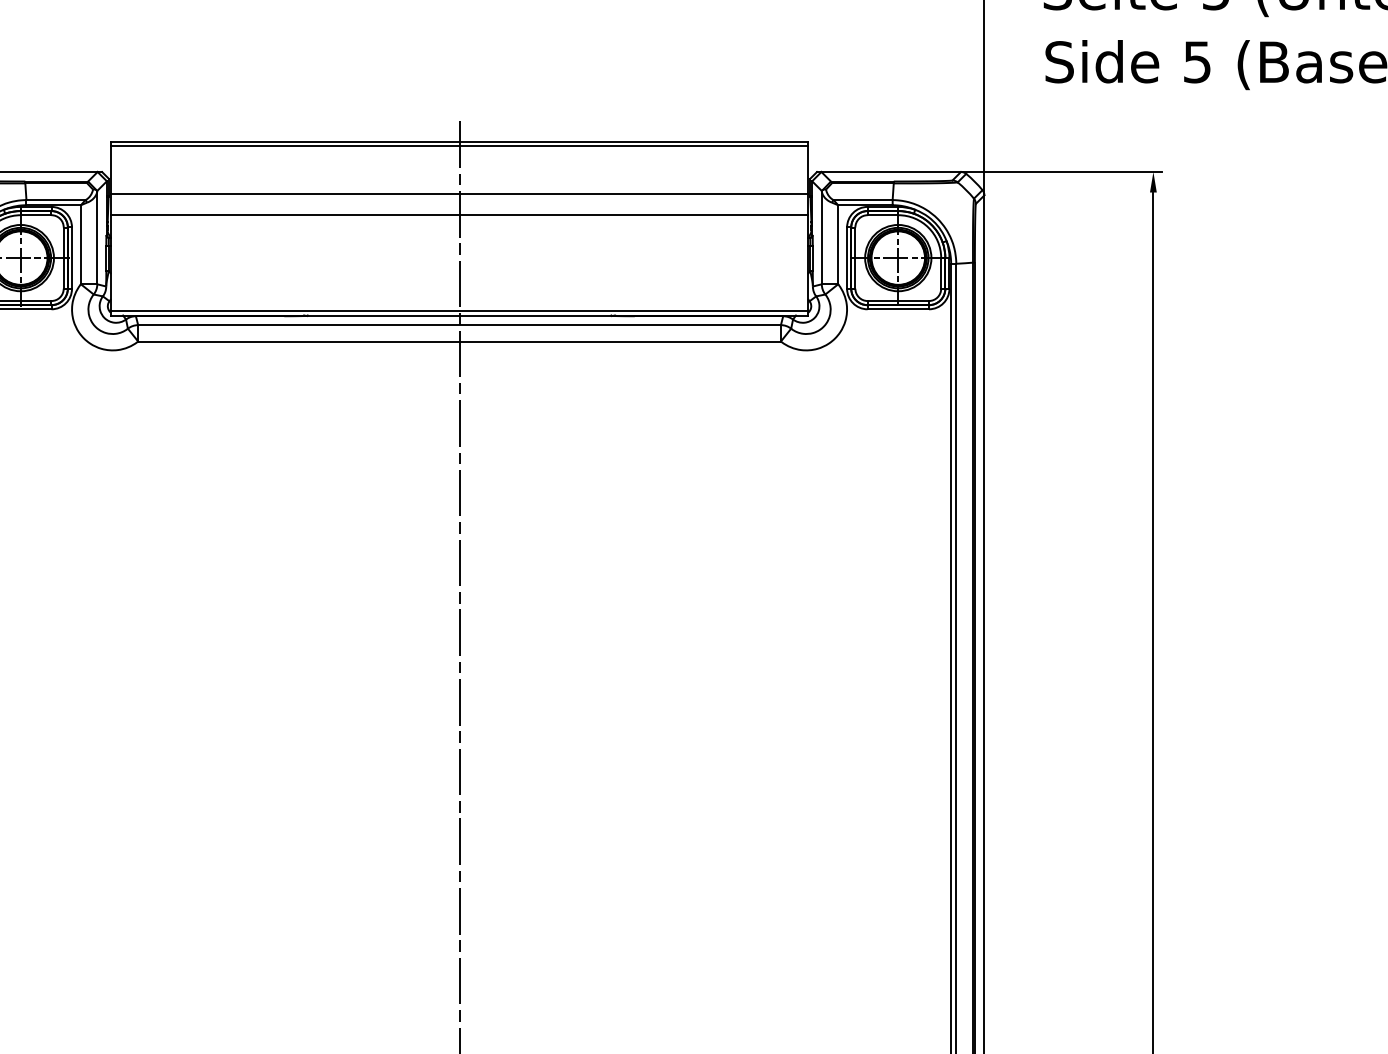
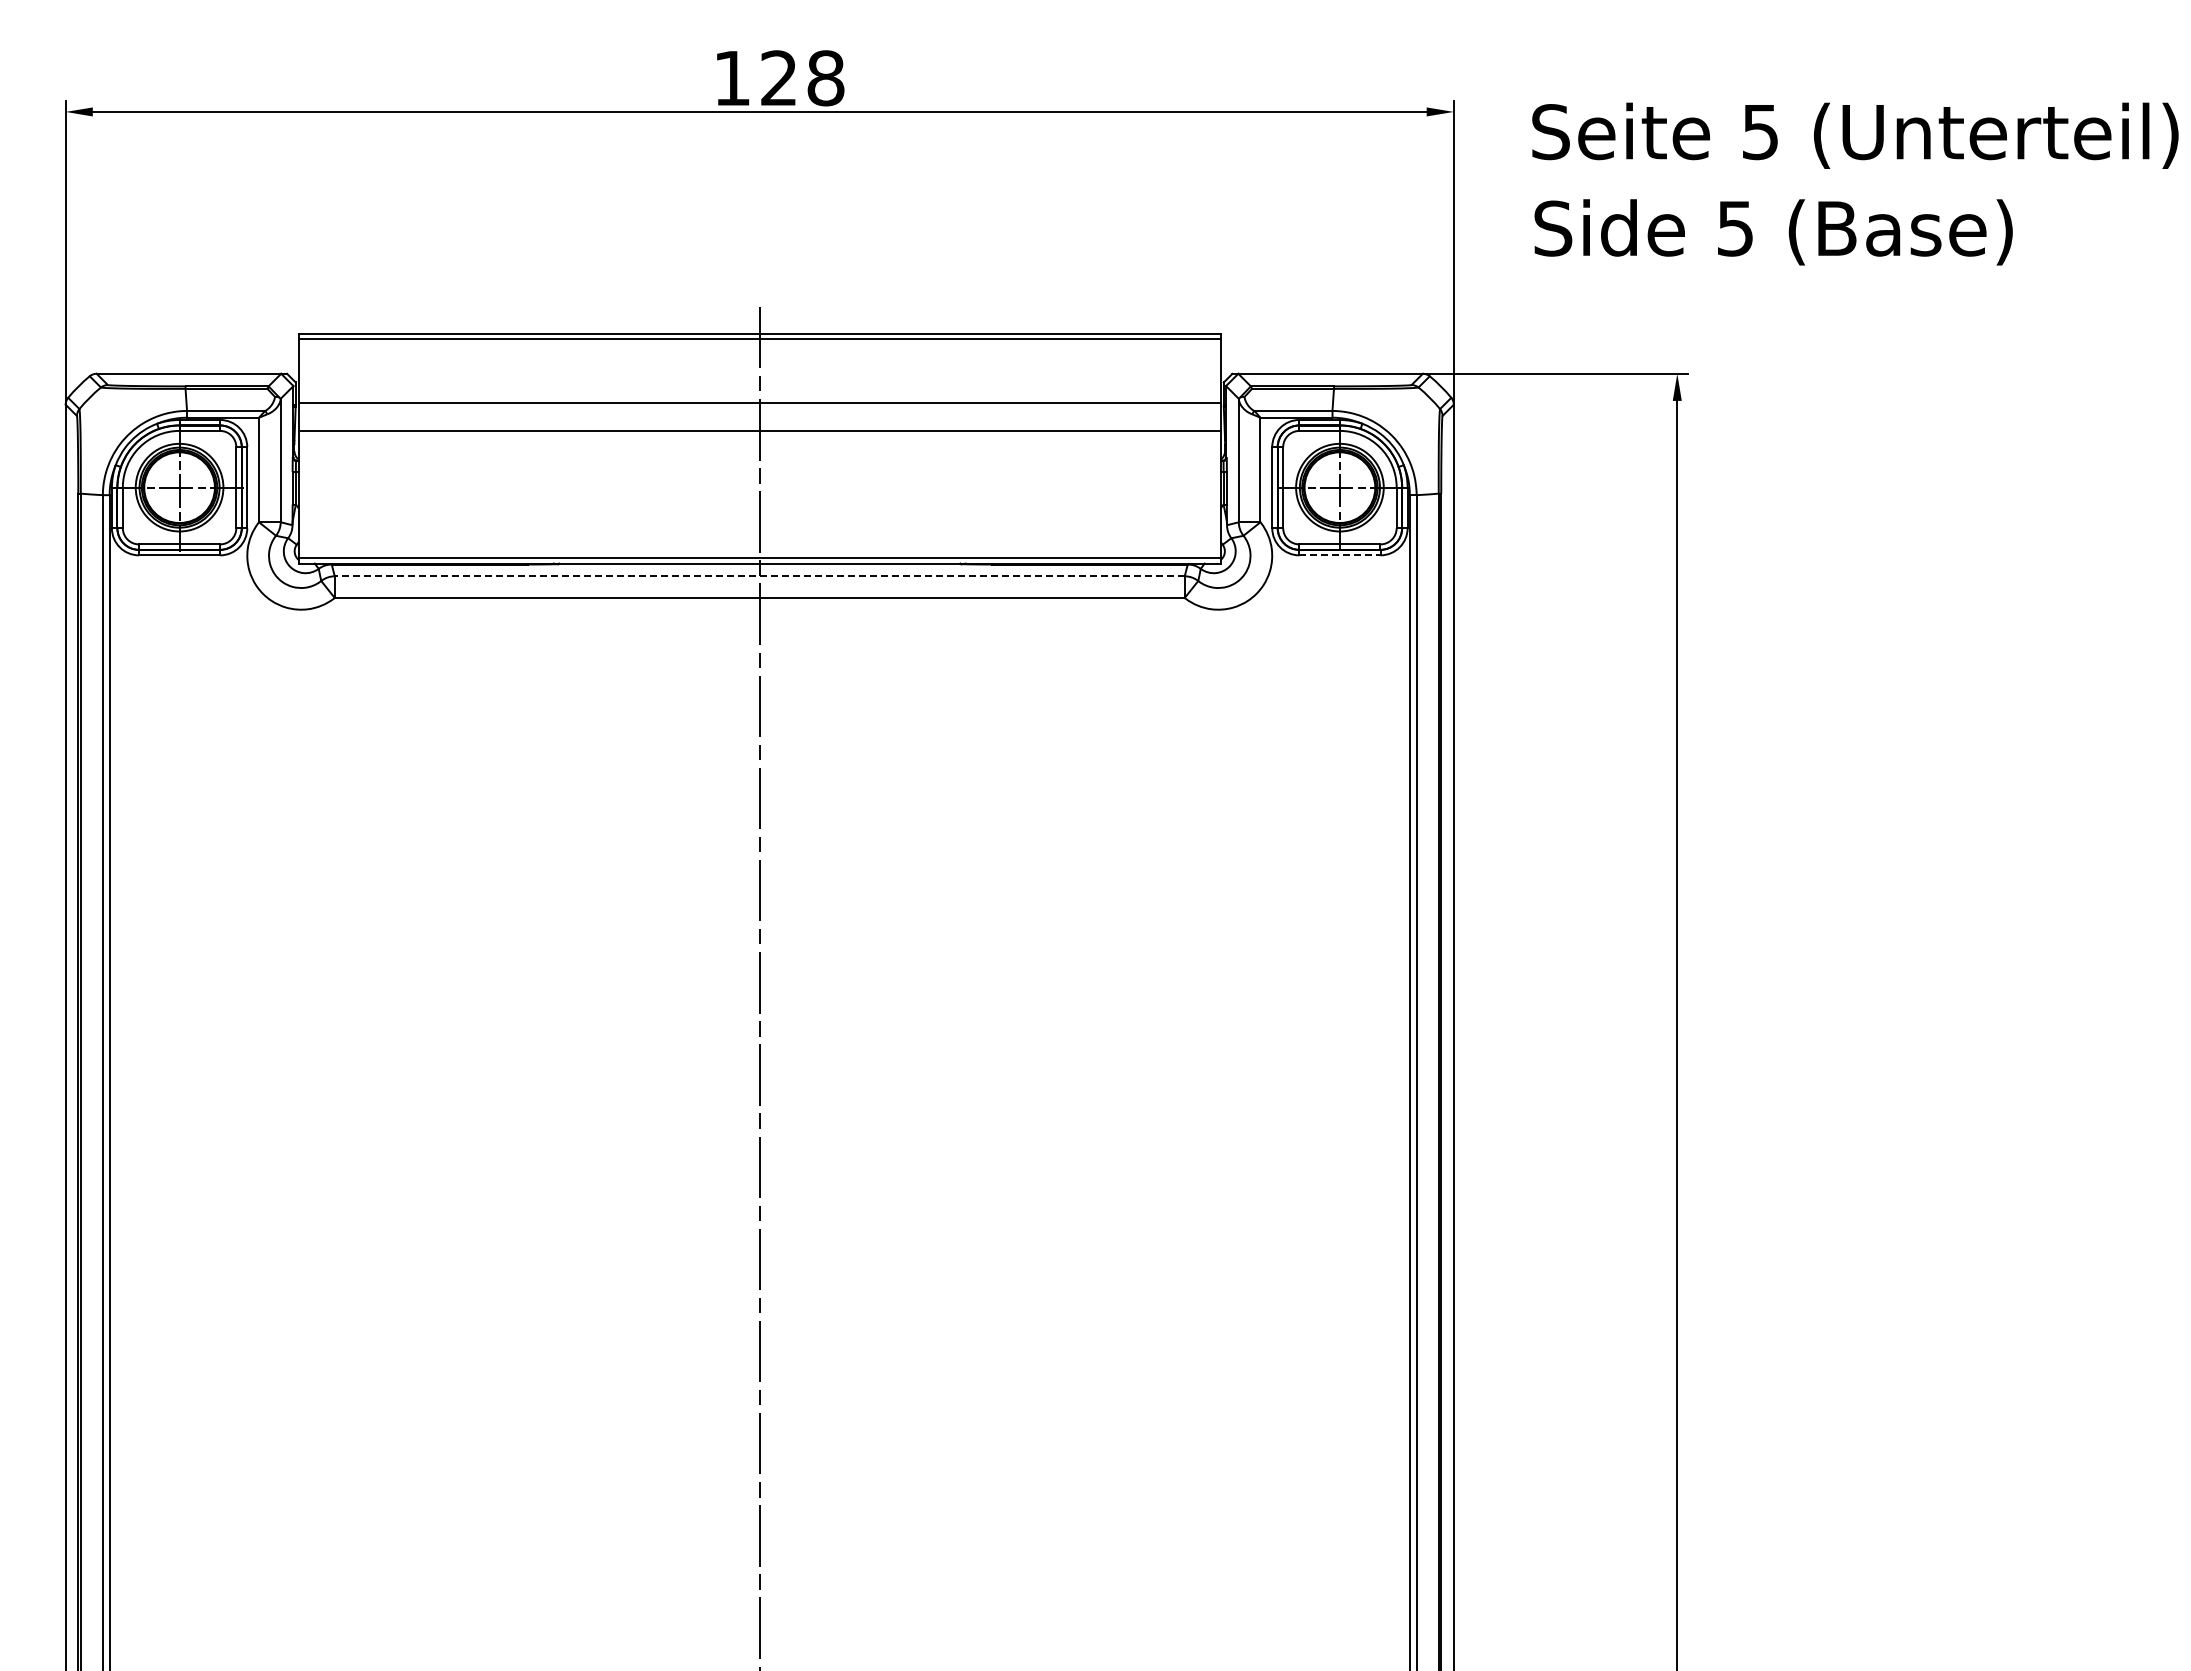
line: (897, 309) -> (1339, 555), solid -> dashed
line: (459, 325) -> (759, 576), solid -> dashed

